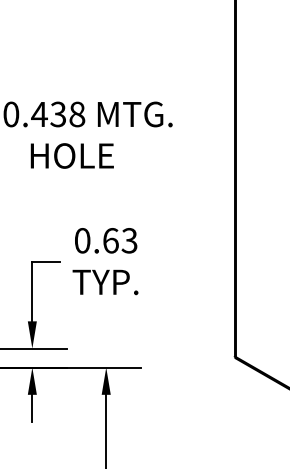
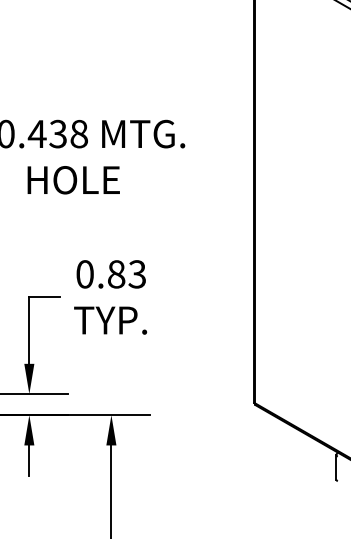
text: (110, 240) -> (116, 274), 0.63 -> 0.83

